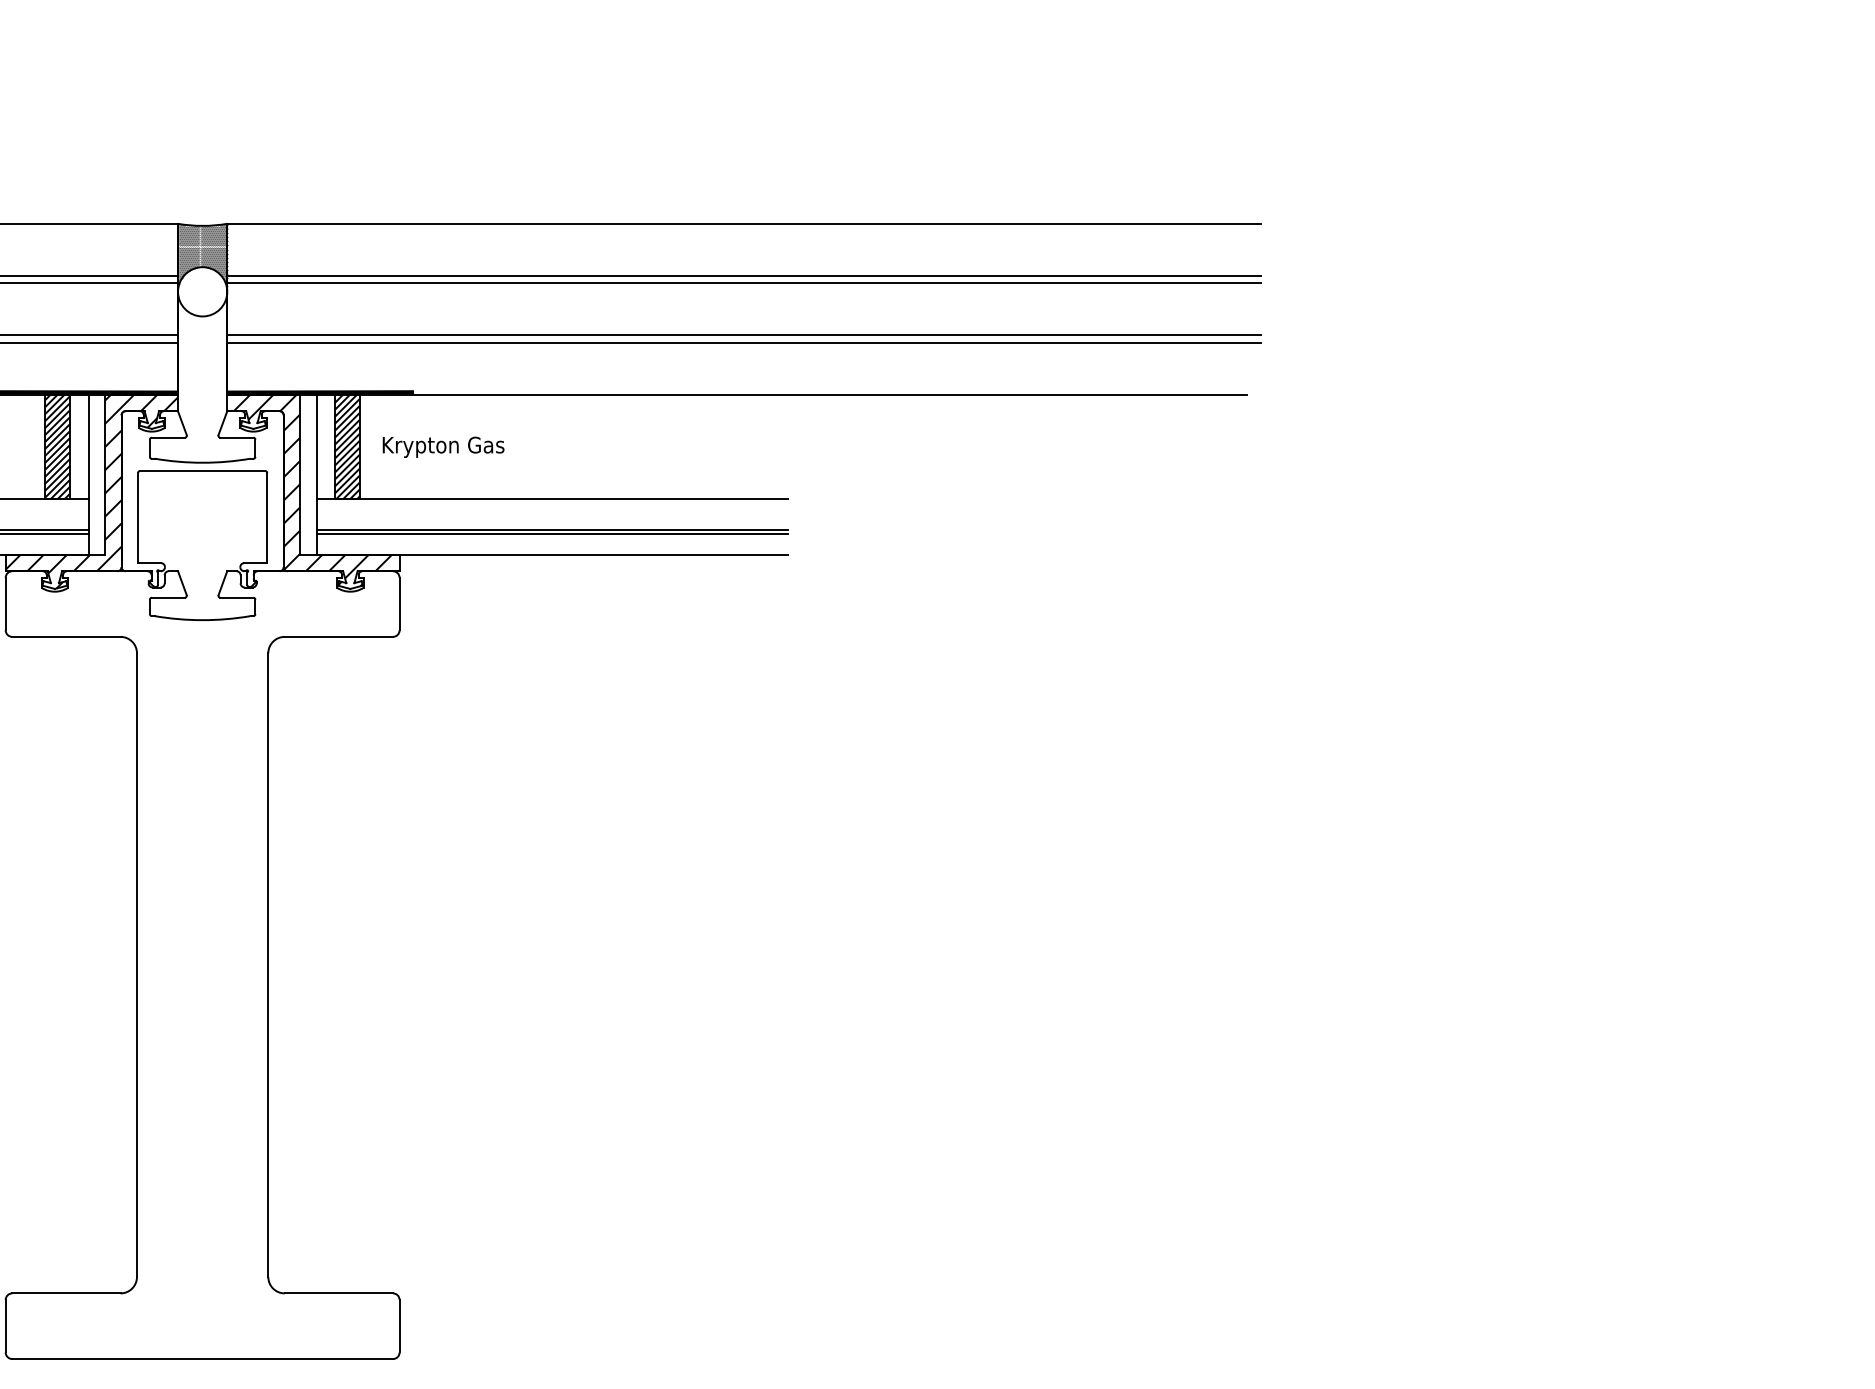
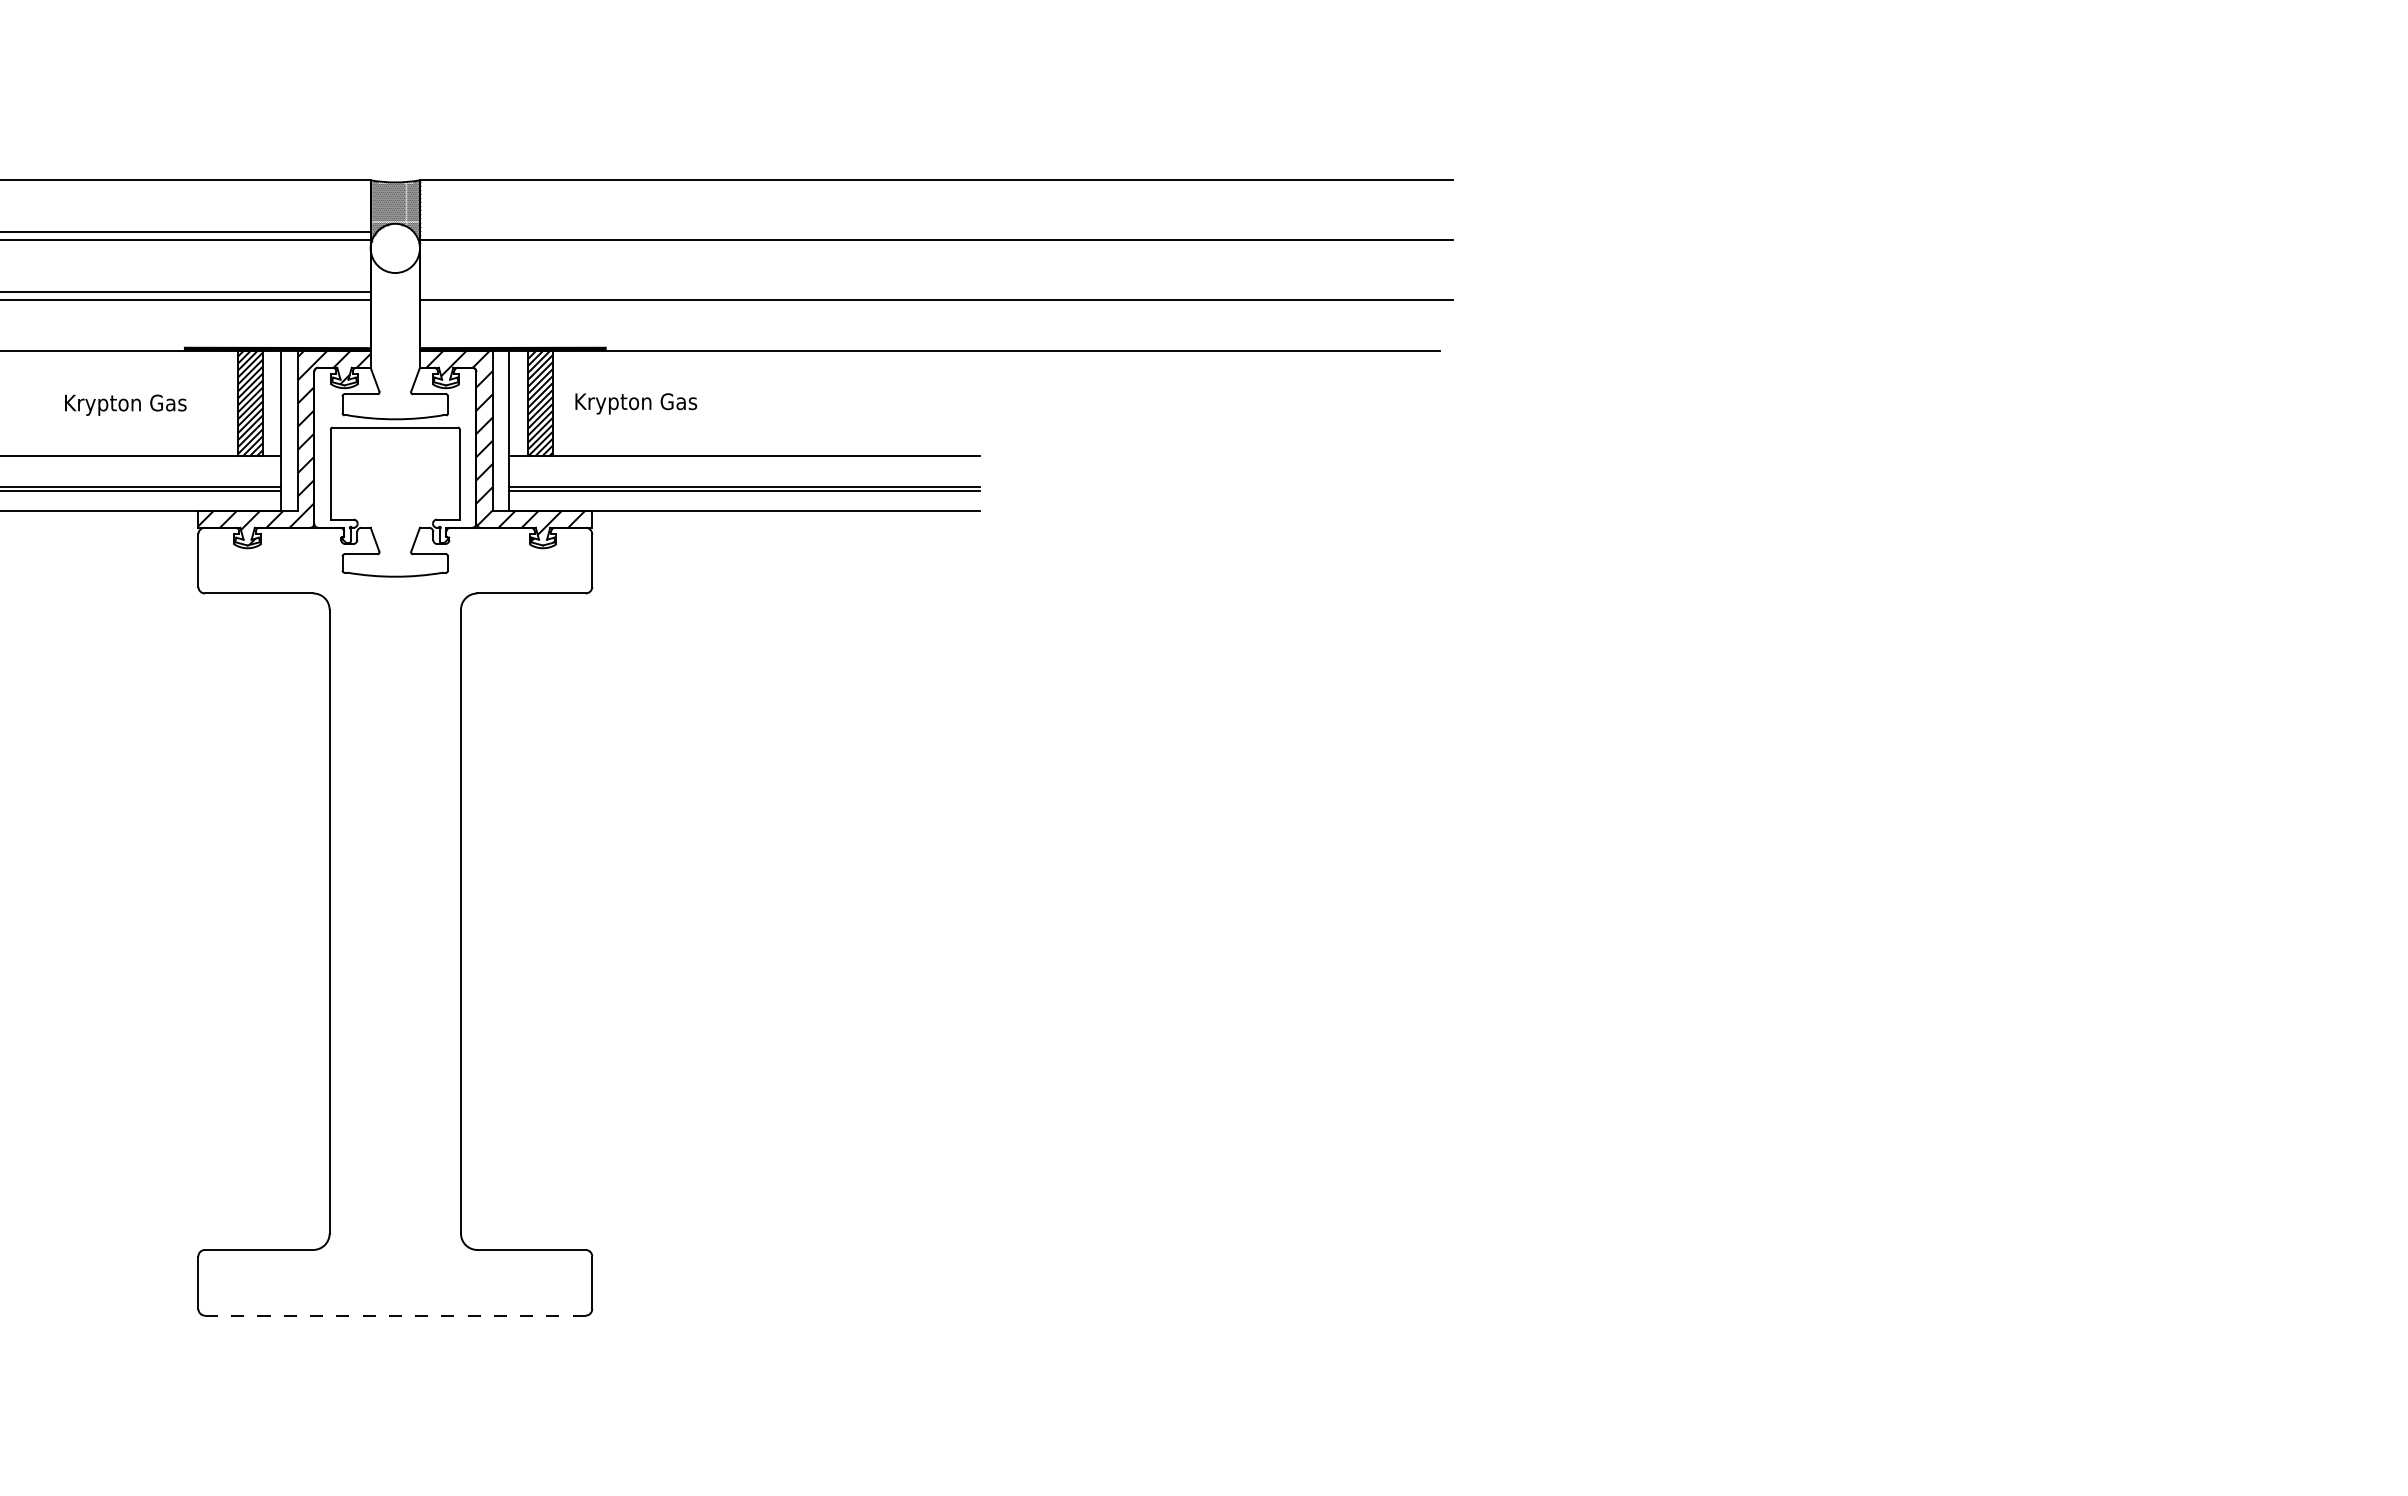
line: (743, 275) -> (936, 232), removed
line: (743, 334) -> (936, 291), removed
line: (202, 1358) -> (395, 1315), solid -> dashed

